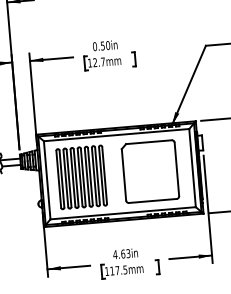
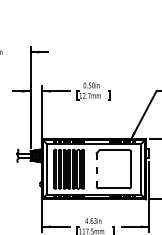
line: (123, 174) -> (96, 169), solid -> dashed

